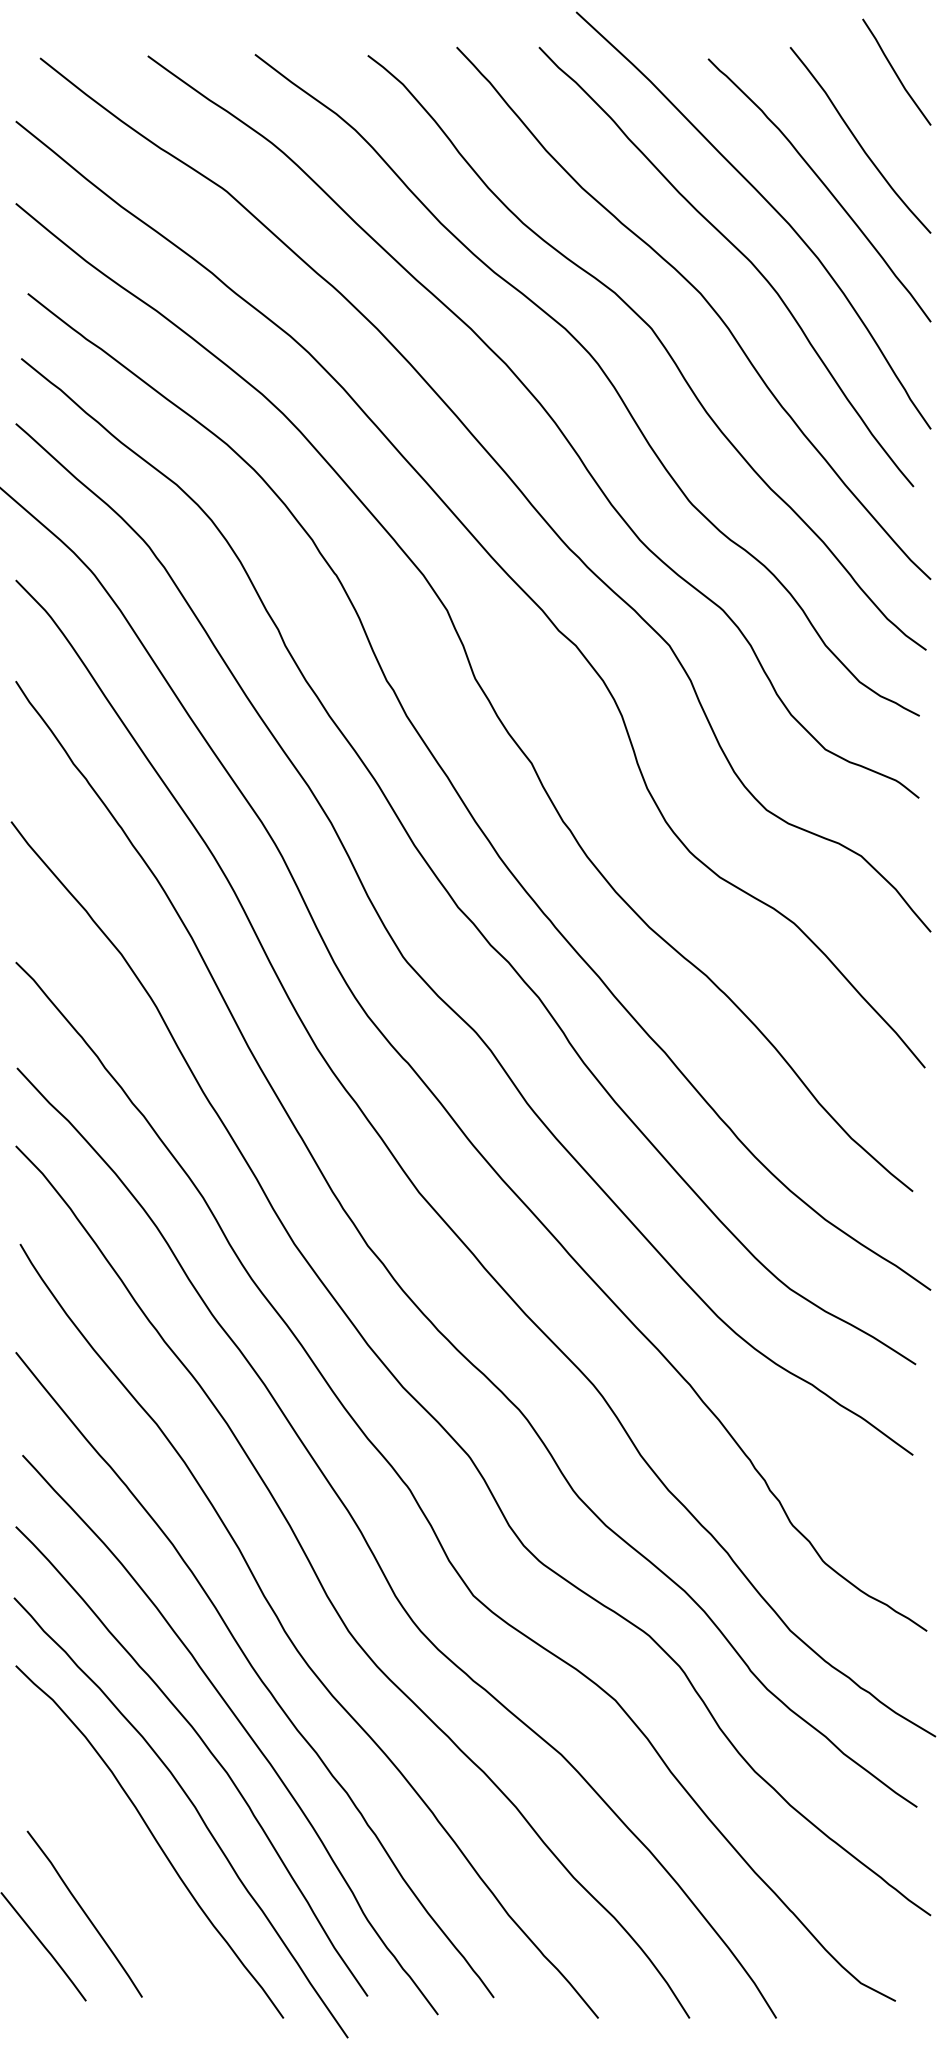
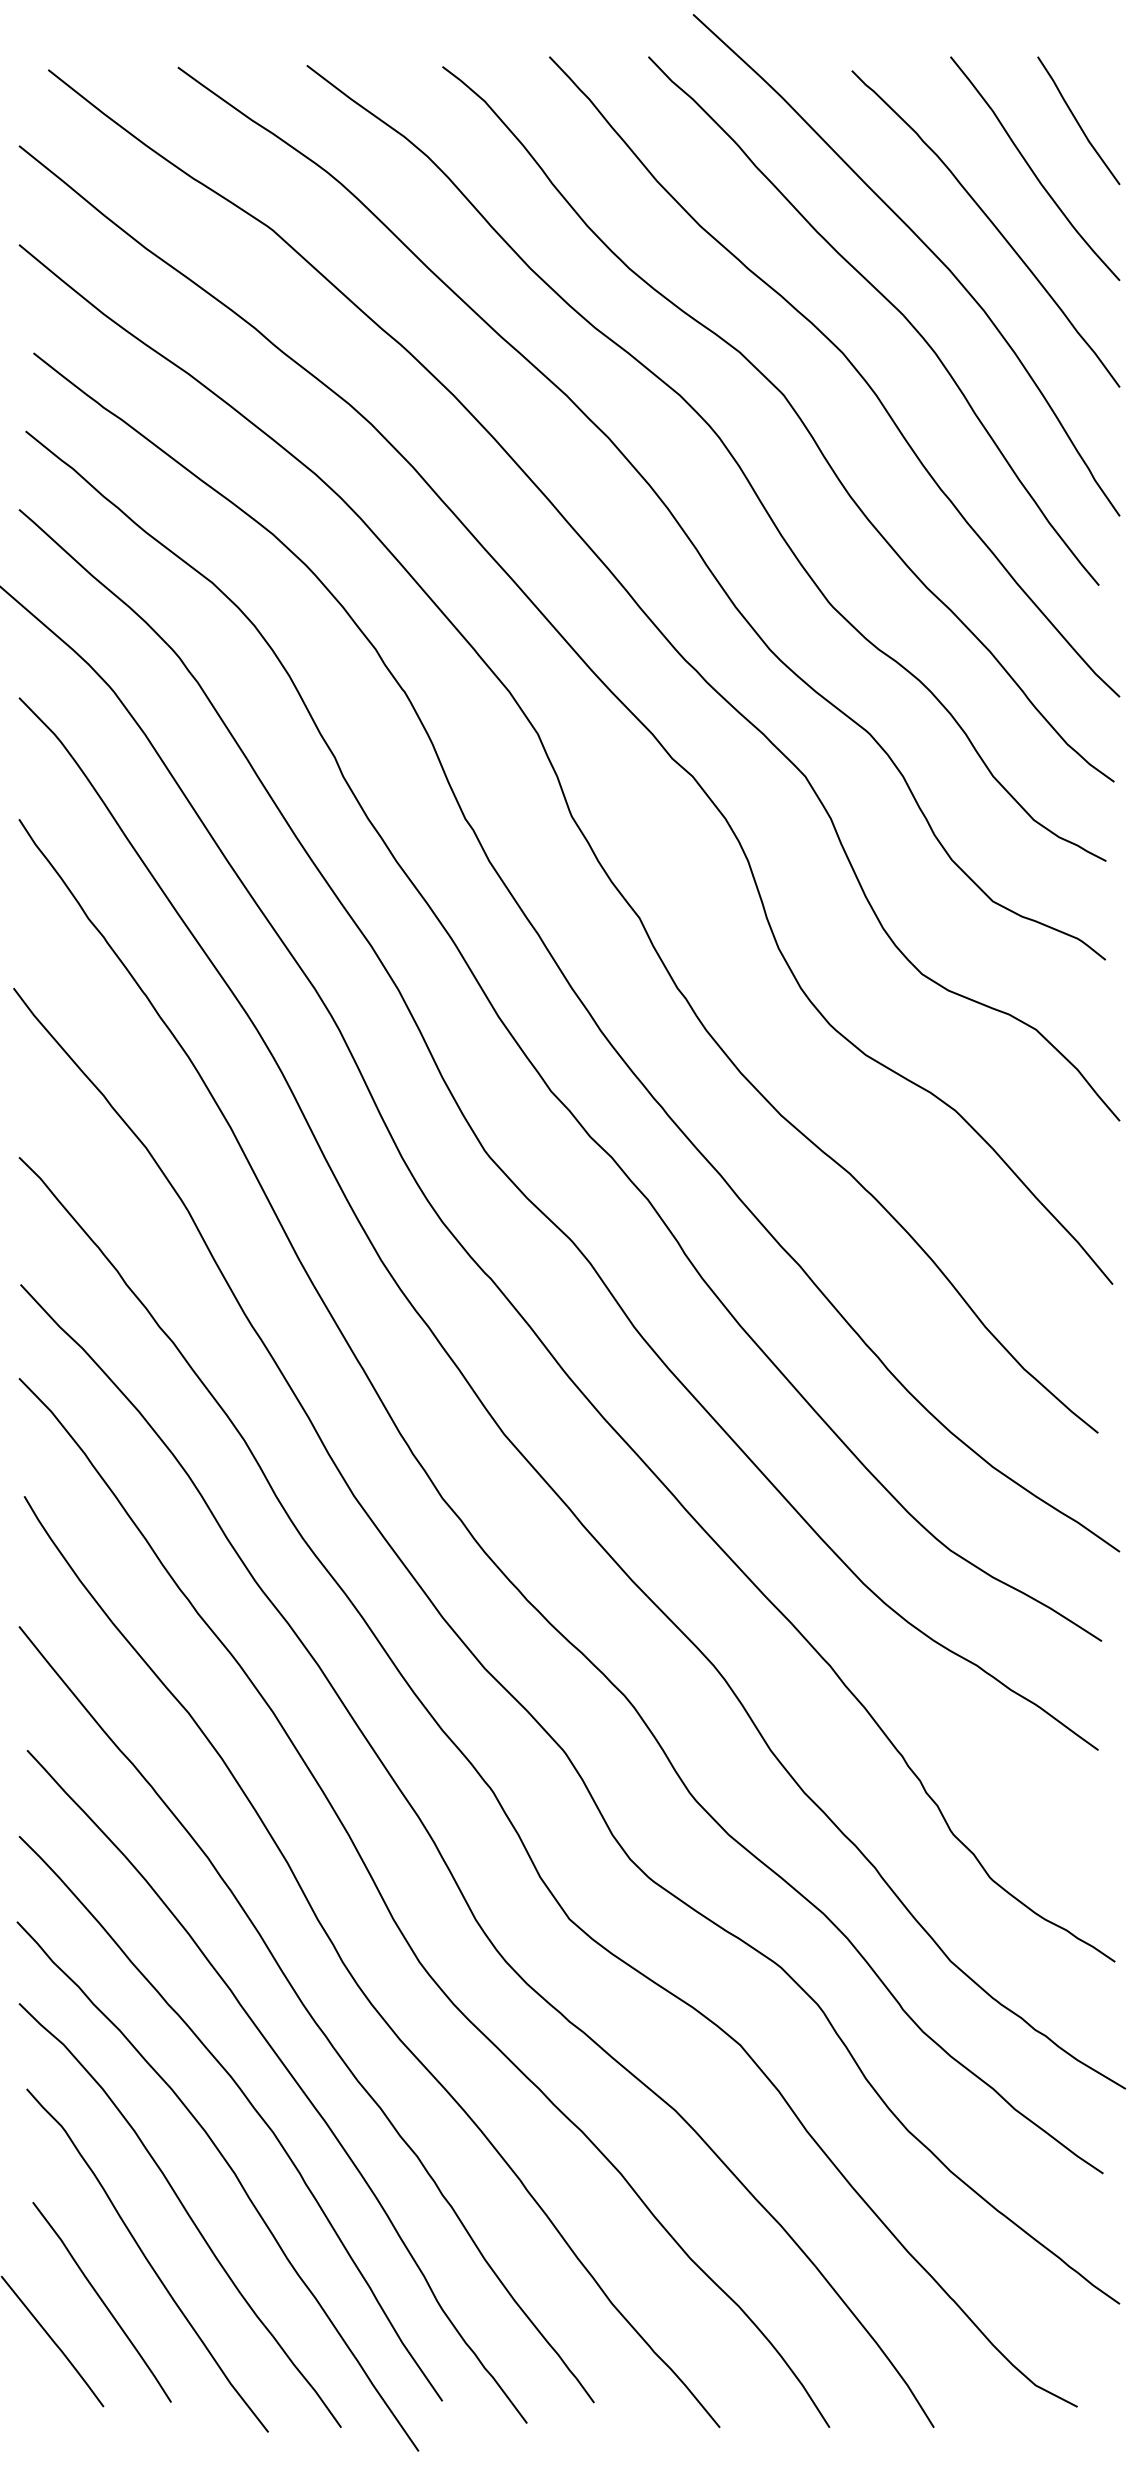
line: (895, 71) -> (1077, 120), moved
curve: (122, 1879) -> (147, 2260), added

